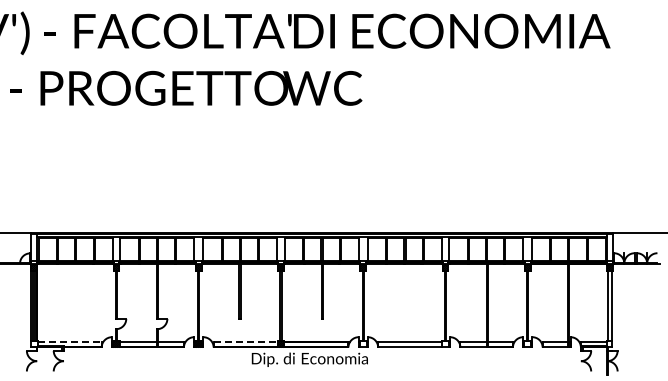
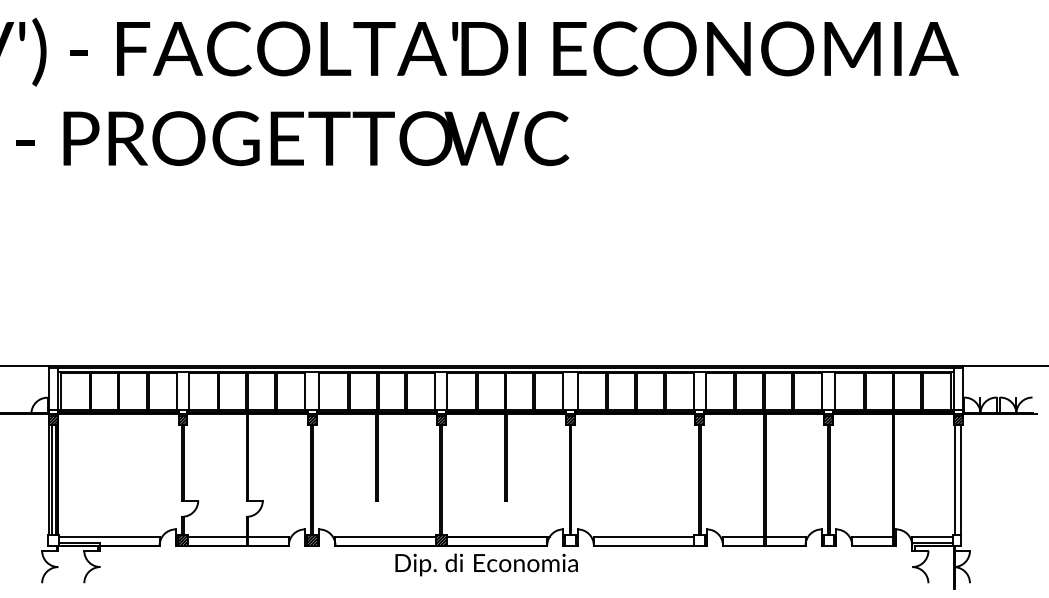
line: (69, 341) -> (109, 536), dashed -> solid
line: (245, 341) -> (385, 536), dashed -> solid

